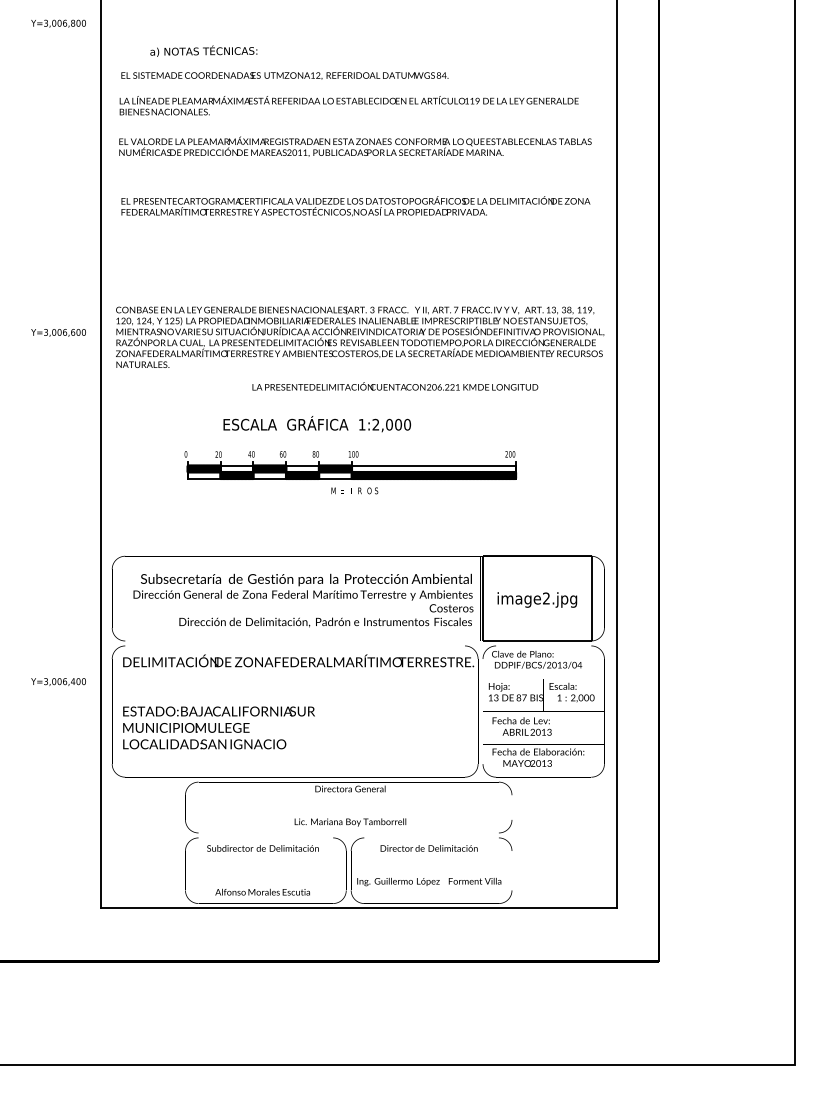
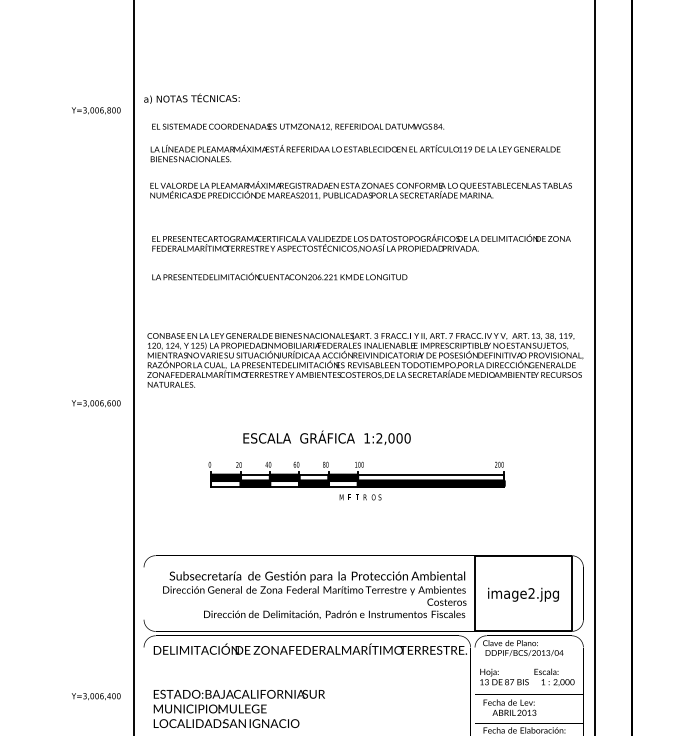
text: (58, 23) -> (96, 110), moved
text: (203, 50) -> (191, 98), moved
text: (58, 332) -> (96, 403), moved
text: (395, 386) -> (279, 276), moved
text: (58, 681) -> (96, 696), moved

